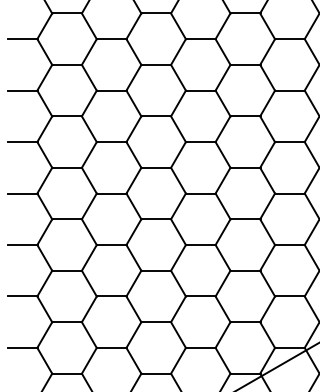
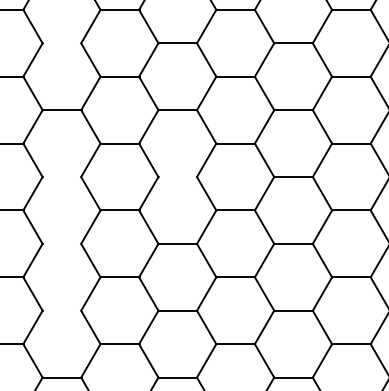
line: (67, 13) -> (62, 43), removed
line: (67, 116) -> (62, 177), removed
line: (156, 116) -> (178, 177), removed
line: (67, 167) -> (62, 243), removed
line: (67, 219) -> (62, 311), removed

